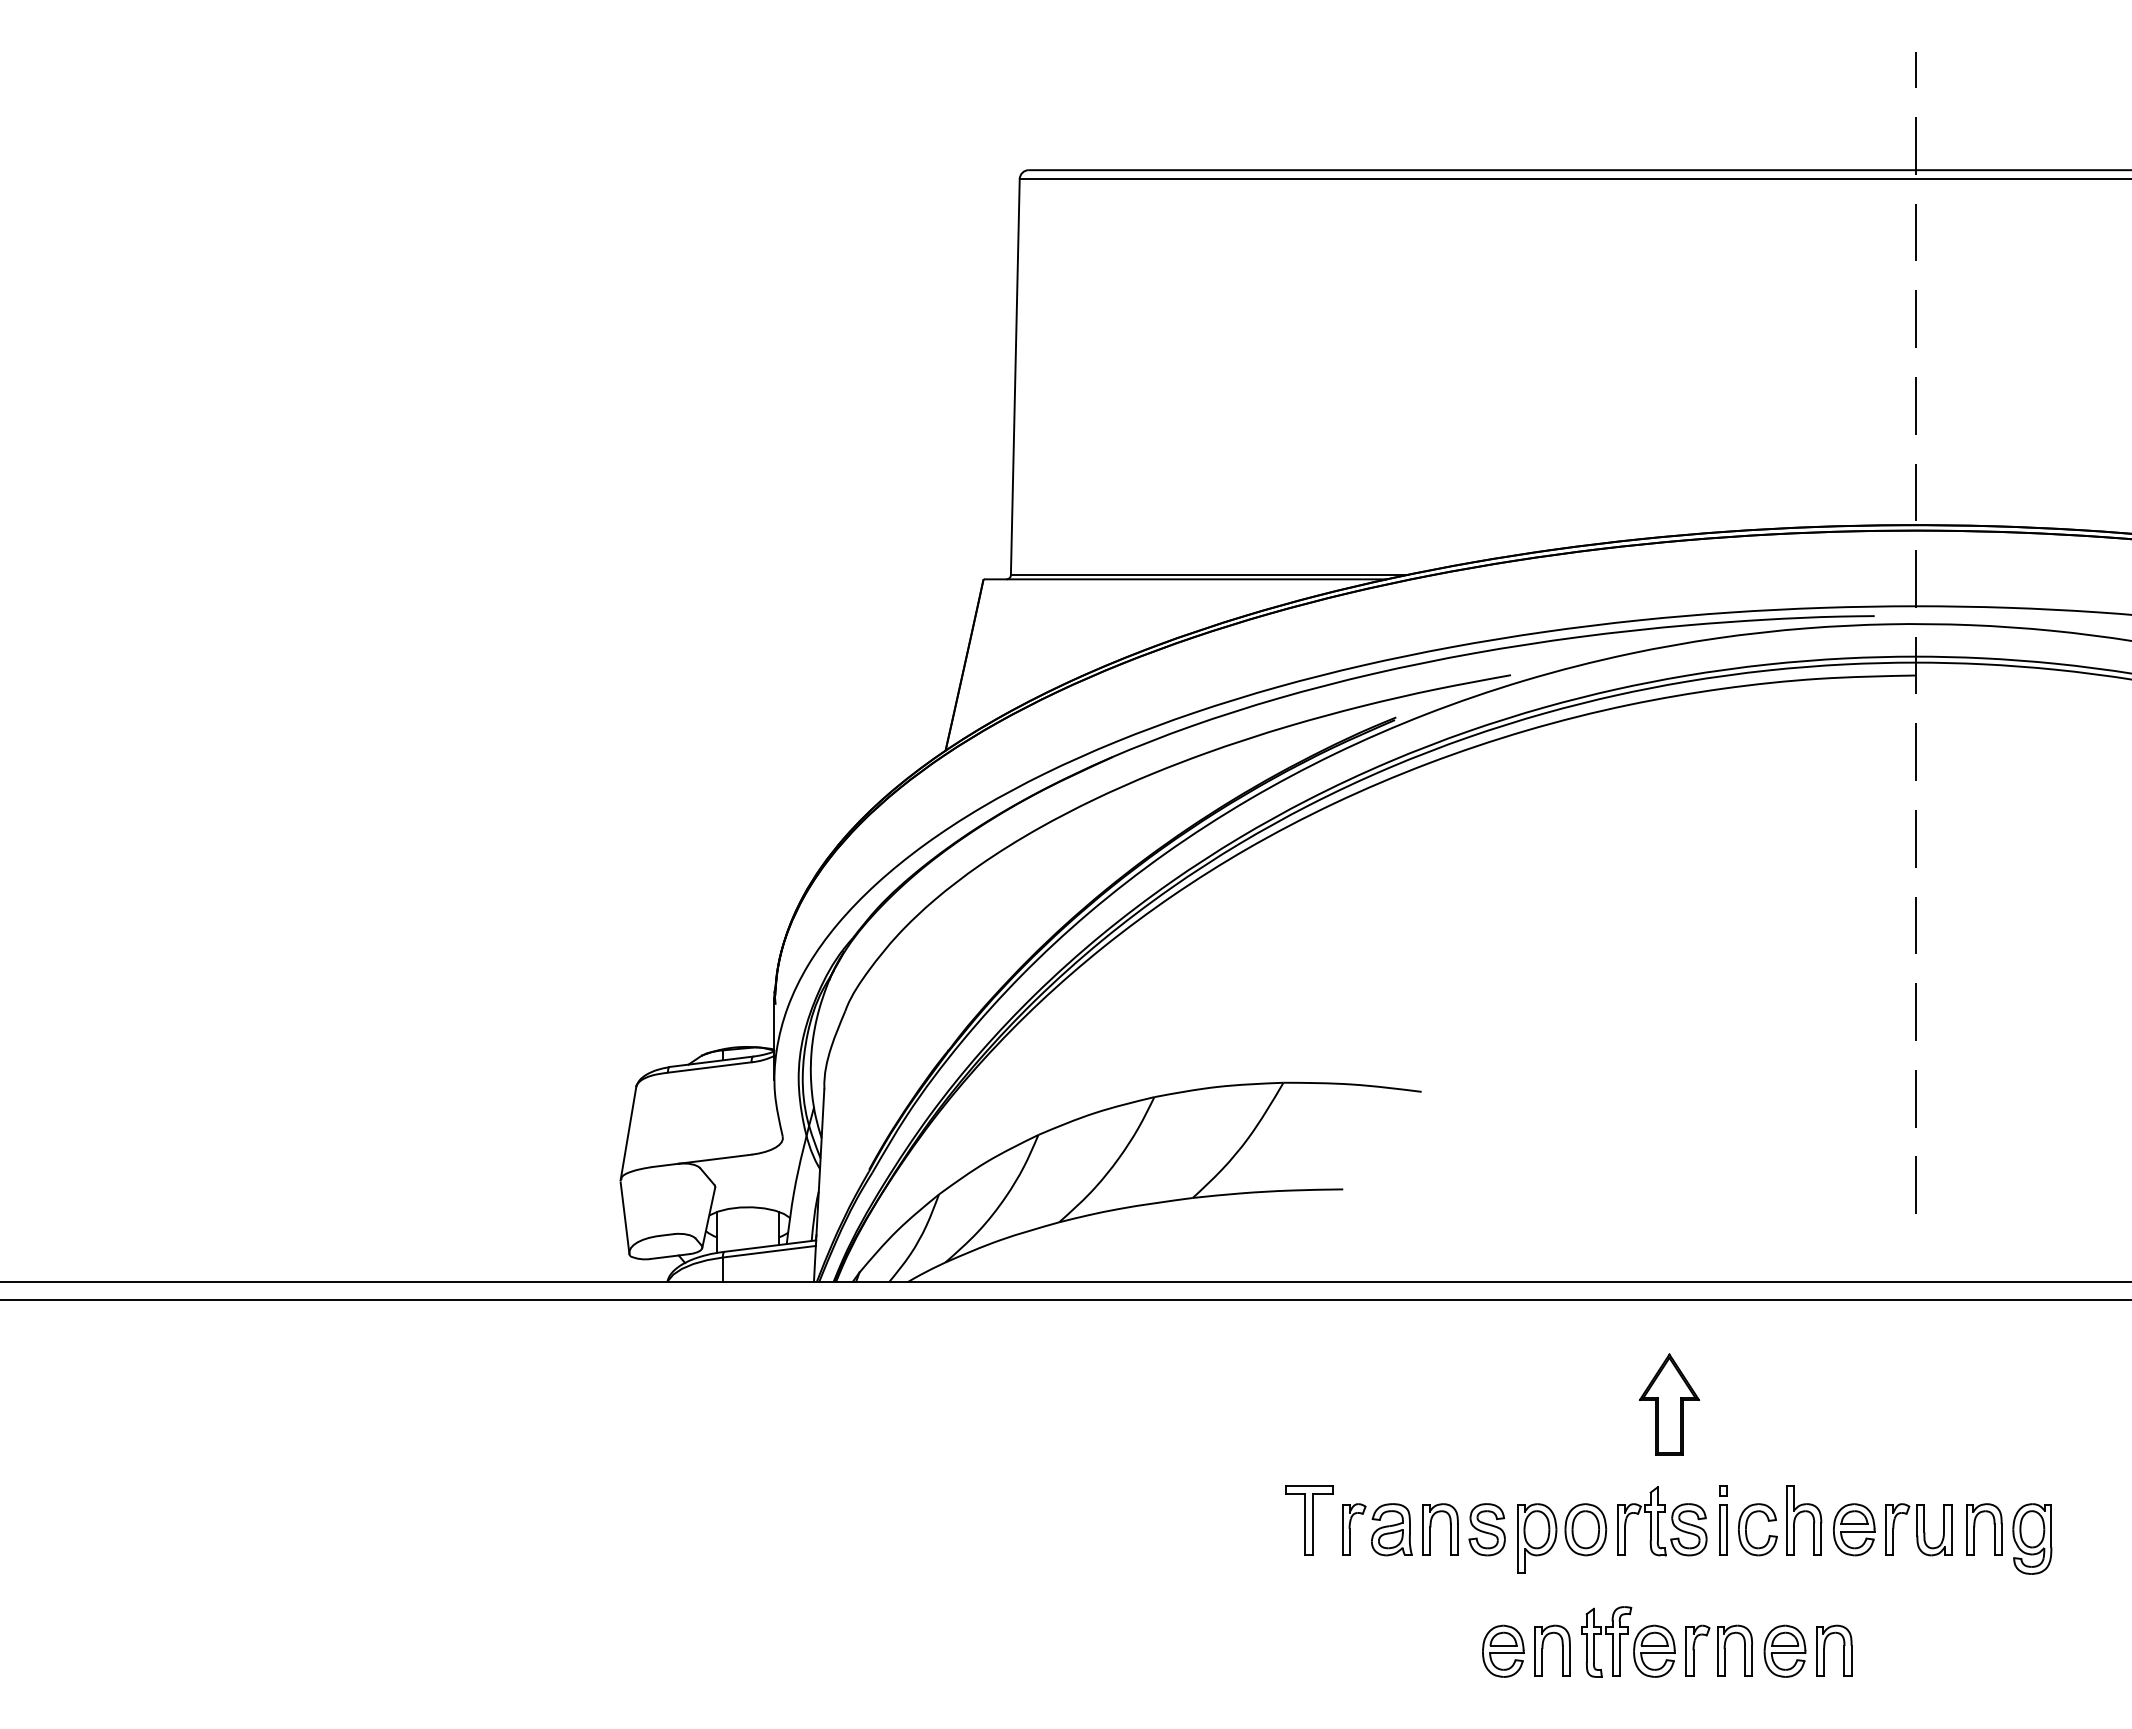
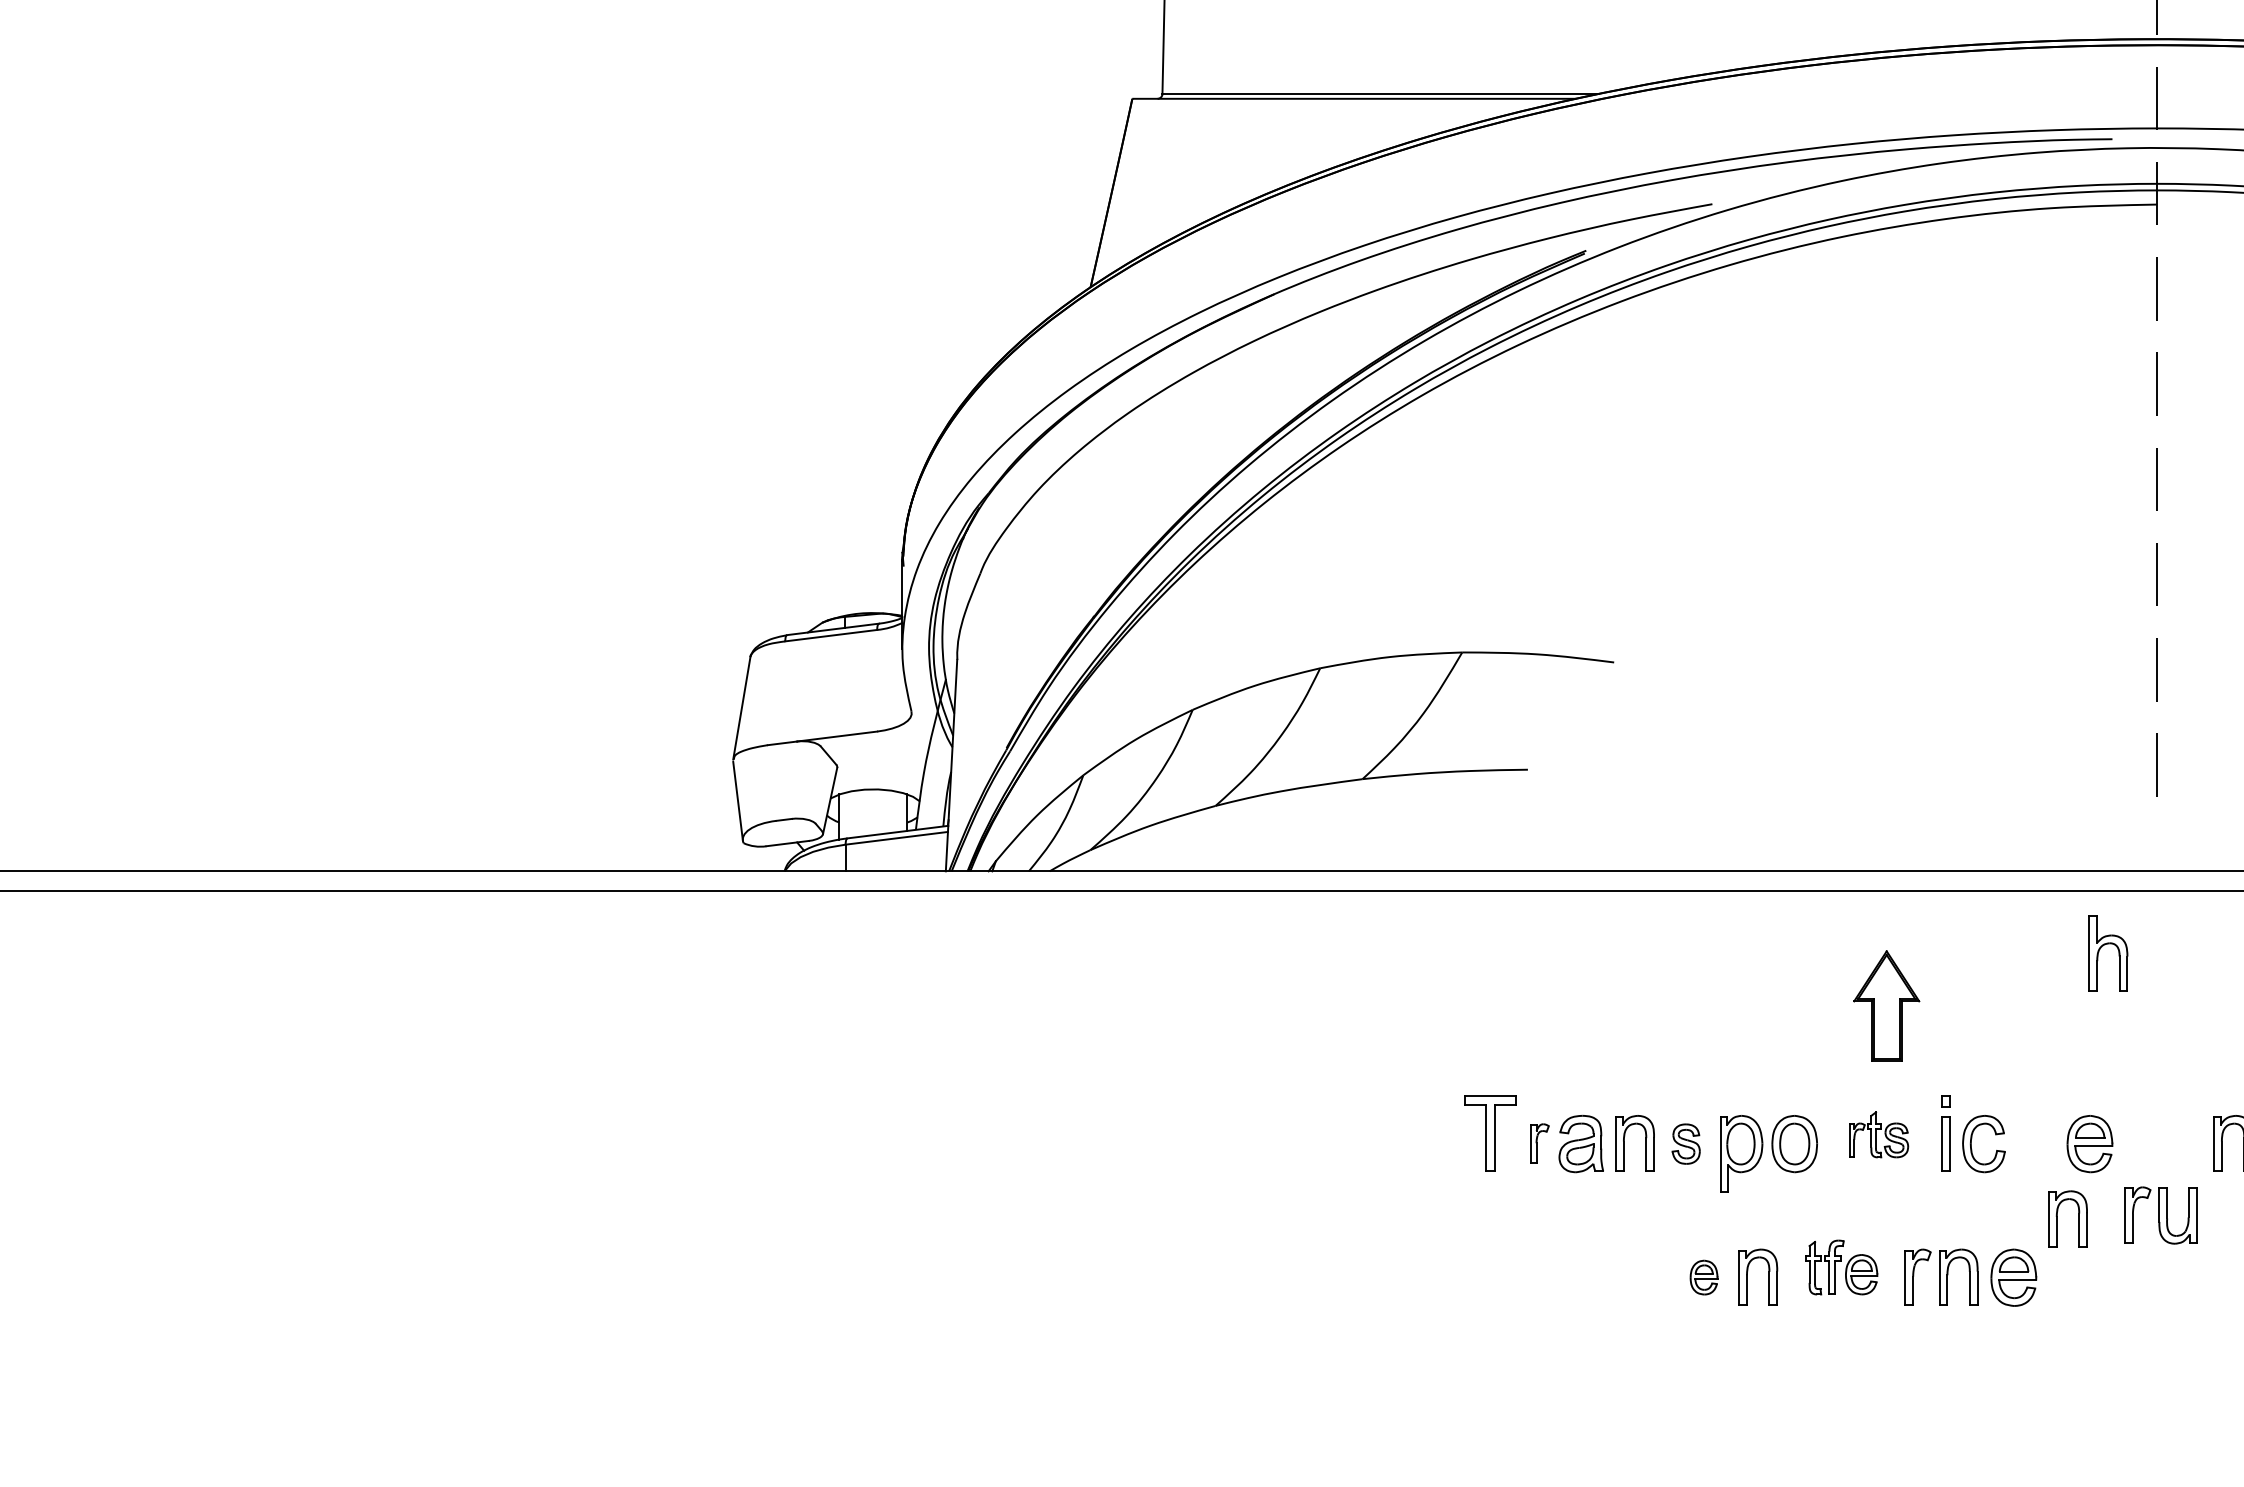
part: (1804, 1512) -> (2108, 944), moved
part: (1662, 1521) -> (1879, 1134), size x0.6
part: (1354, 1529) -> (1540, 1143), size x0.7
part: (1486, 1529) -> (1685, 1143), size x0.7
part: (1918, 1529) -> (2160, 1215), moved
part: (1628, 1641) -> (1841, 1266), size x0.7
part: (1503, 1650) -> (1704, 1276), size x0.6
part: (1843, 1650) -> (2078, 1218), moved

